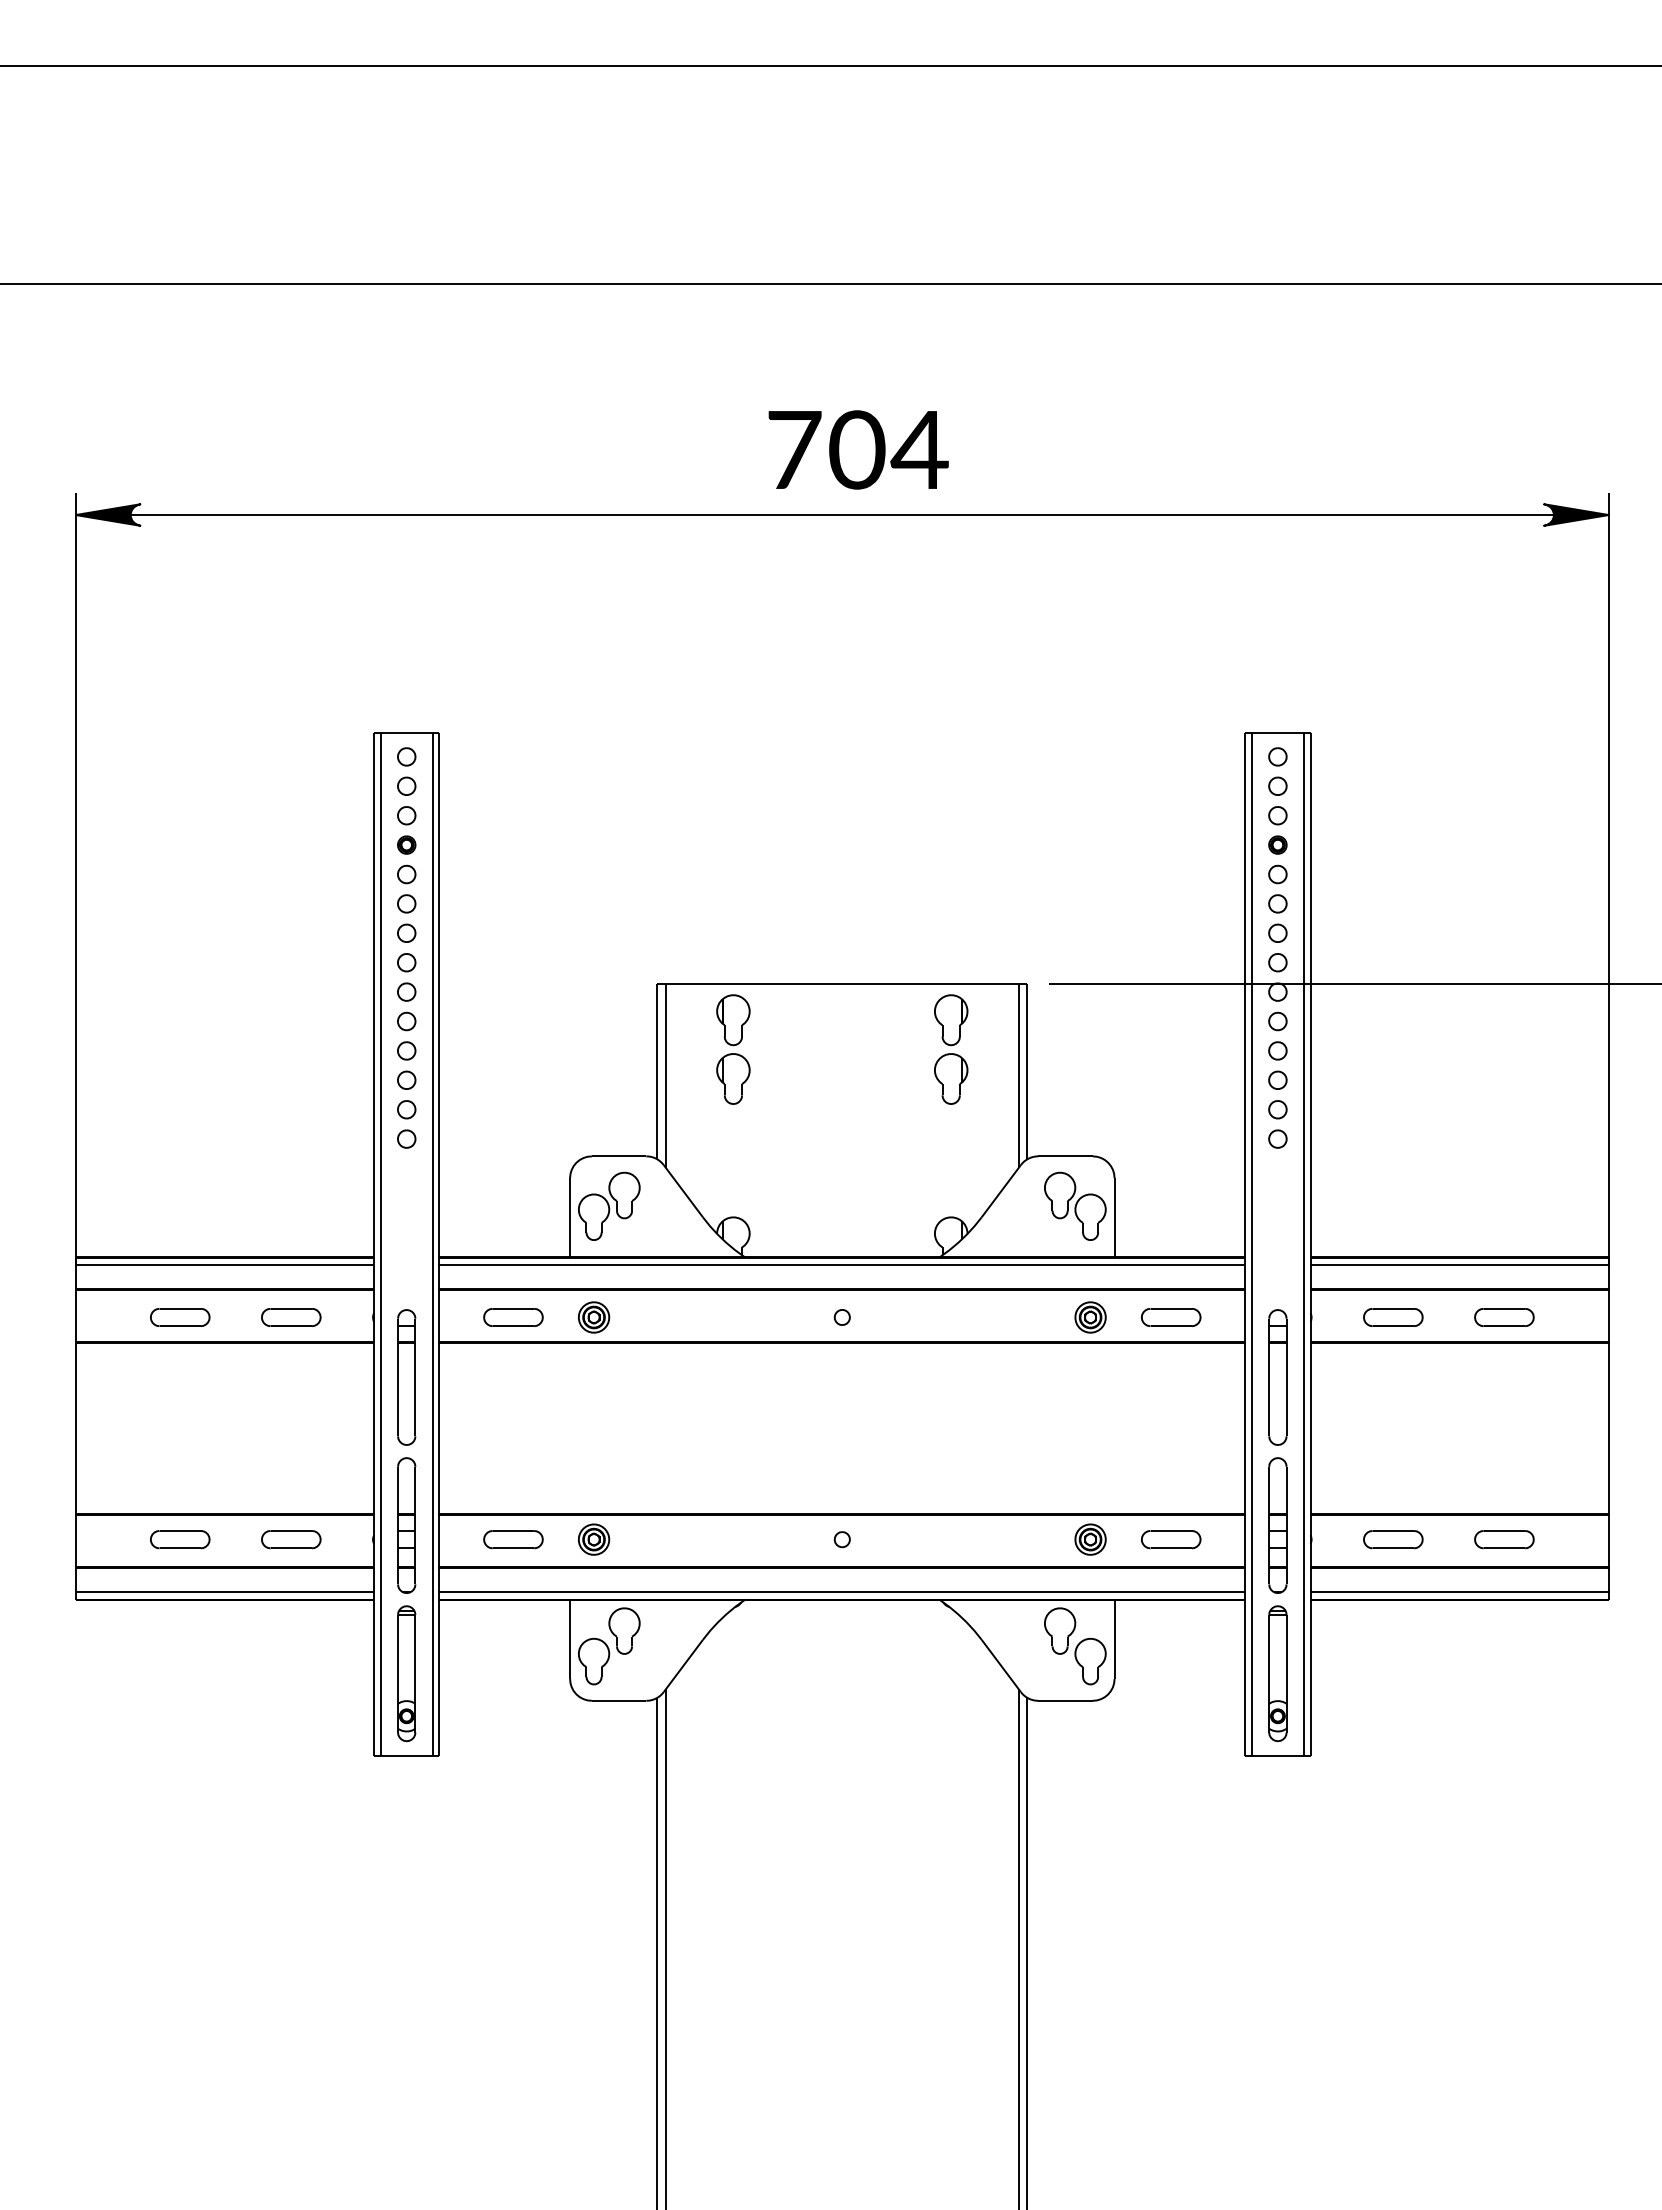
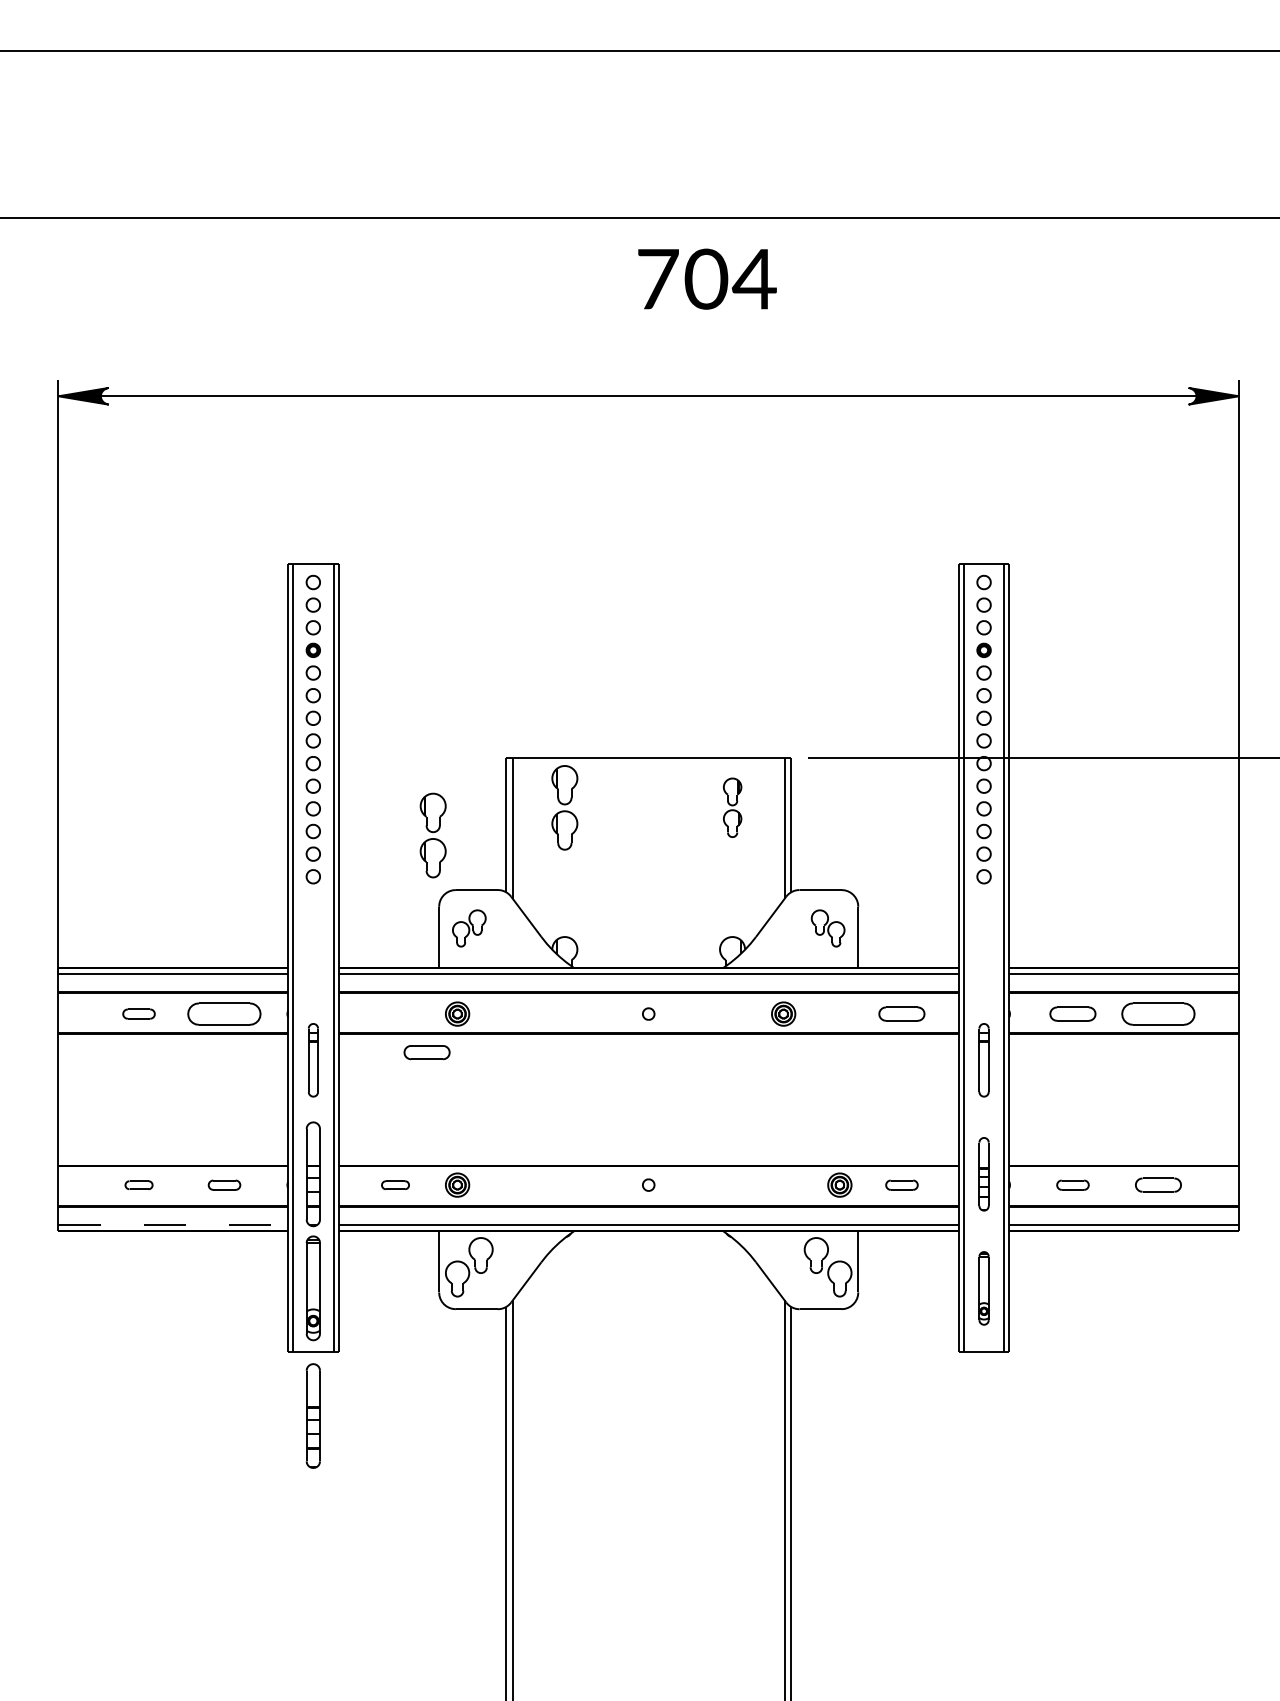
text: (858, 449) -> (707, 278), moved
part: (951, 1049) -> (732, 807), size x0.7
part: (562, 1085) -> (433, 835), added
part: (609, 1205) -> (469, 927), size x0.7
part: (1075, 1205) -> (828, 927), size x0.7
part: (180, 1317) -> (139, 1014), size x0.7
part: (291, 1317) -> (224, 1014), size x1.6
part: (513, 1317) -> (427, 1052), moved
part: (1090, 1317) -> (783, 1014), moved
part: (1504, 1317) -> (1158, 1014), size x1.6
part: (406, 1377) -> (313, 1060), size x0.7
part: (1277, 1377) -> (983, 1060), size x0.7
part: (1277, 1525) -> (983, 1174), size x0.7
part: (180, 1539) -> (139, 1185), size x0.6
part: (291, 1539) -> (224, 1185), size x0.7
part: (513, 1539) -> (395, 1185), size x0.6
part: (1171, 1539) -> (902, 1185), size x0.7
part: (1393, 1539) -> (1073, 1185), size x0.7
line: (225, 1591) -> (173, 1225), solid -> dashed
part: (1277, 1673) -> (983, 1288), size x0.7
part: (406, 1839) -> (313, 1415), added

